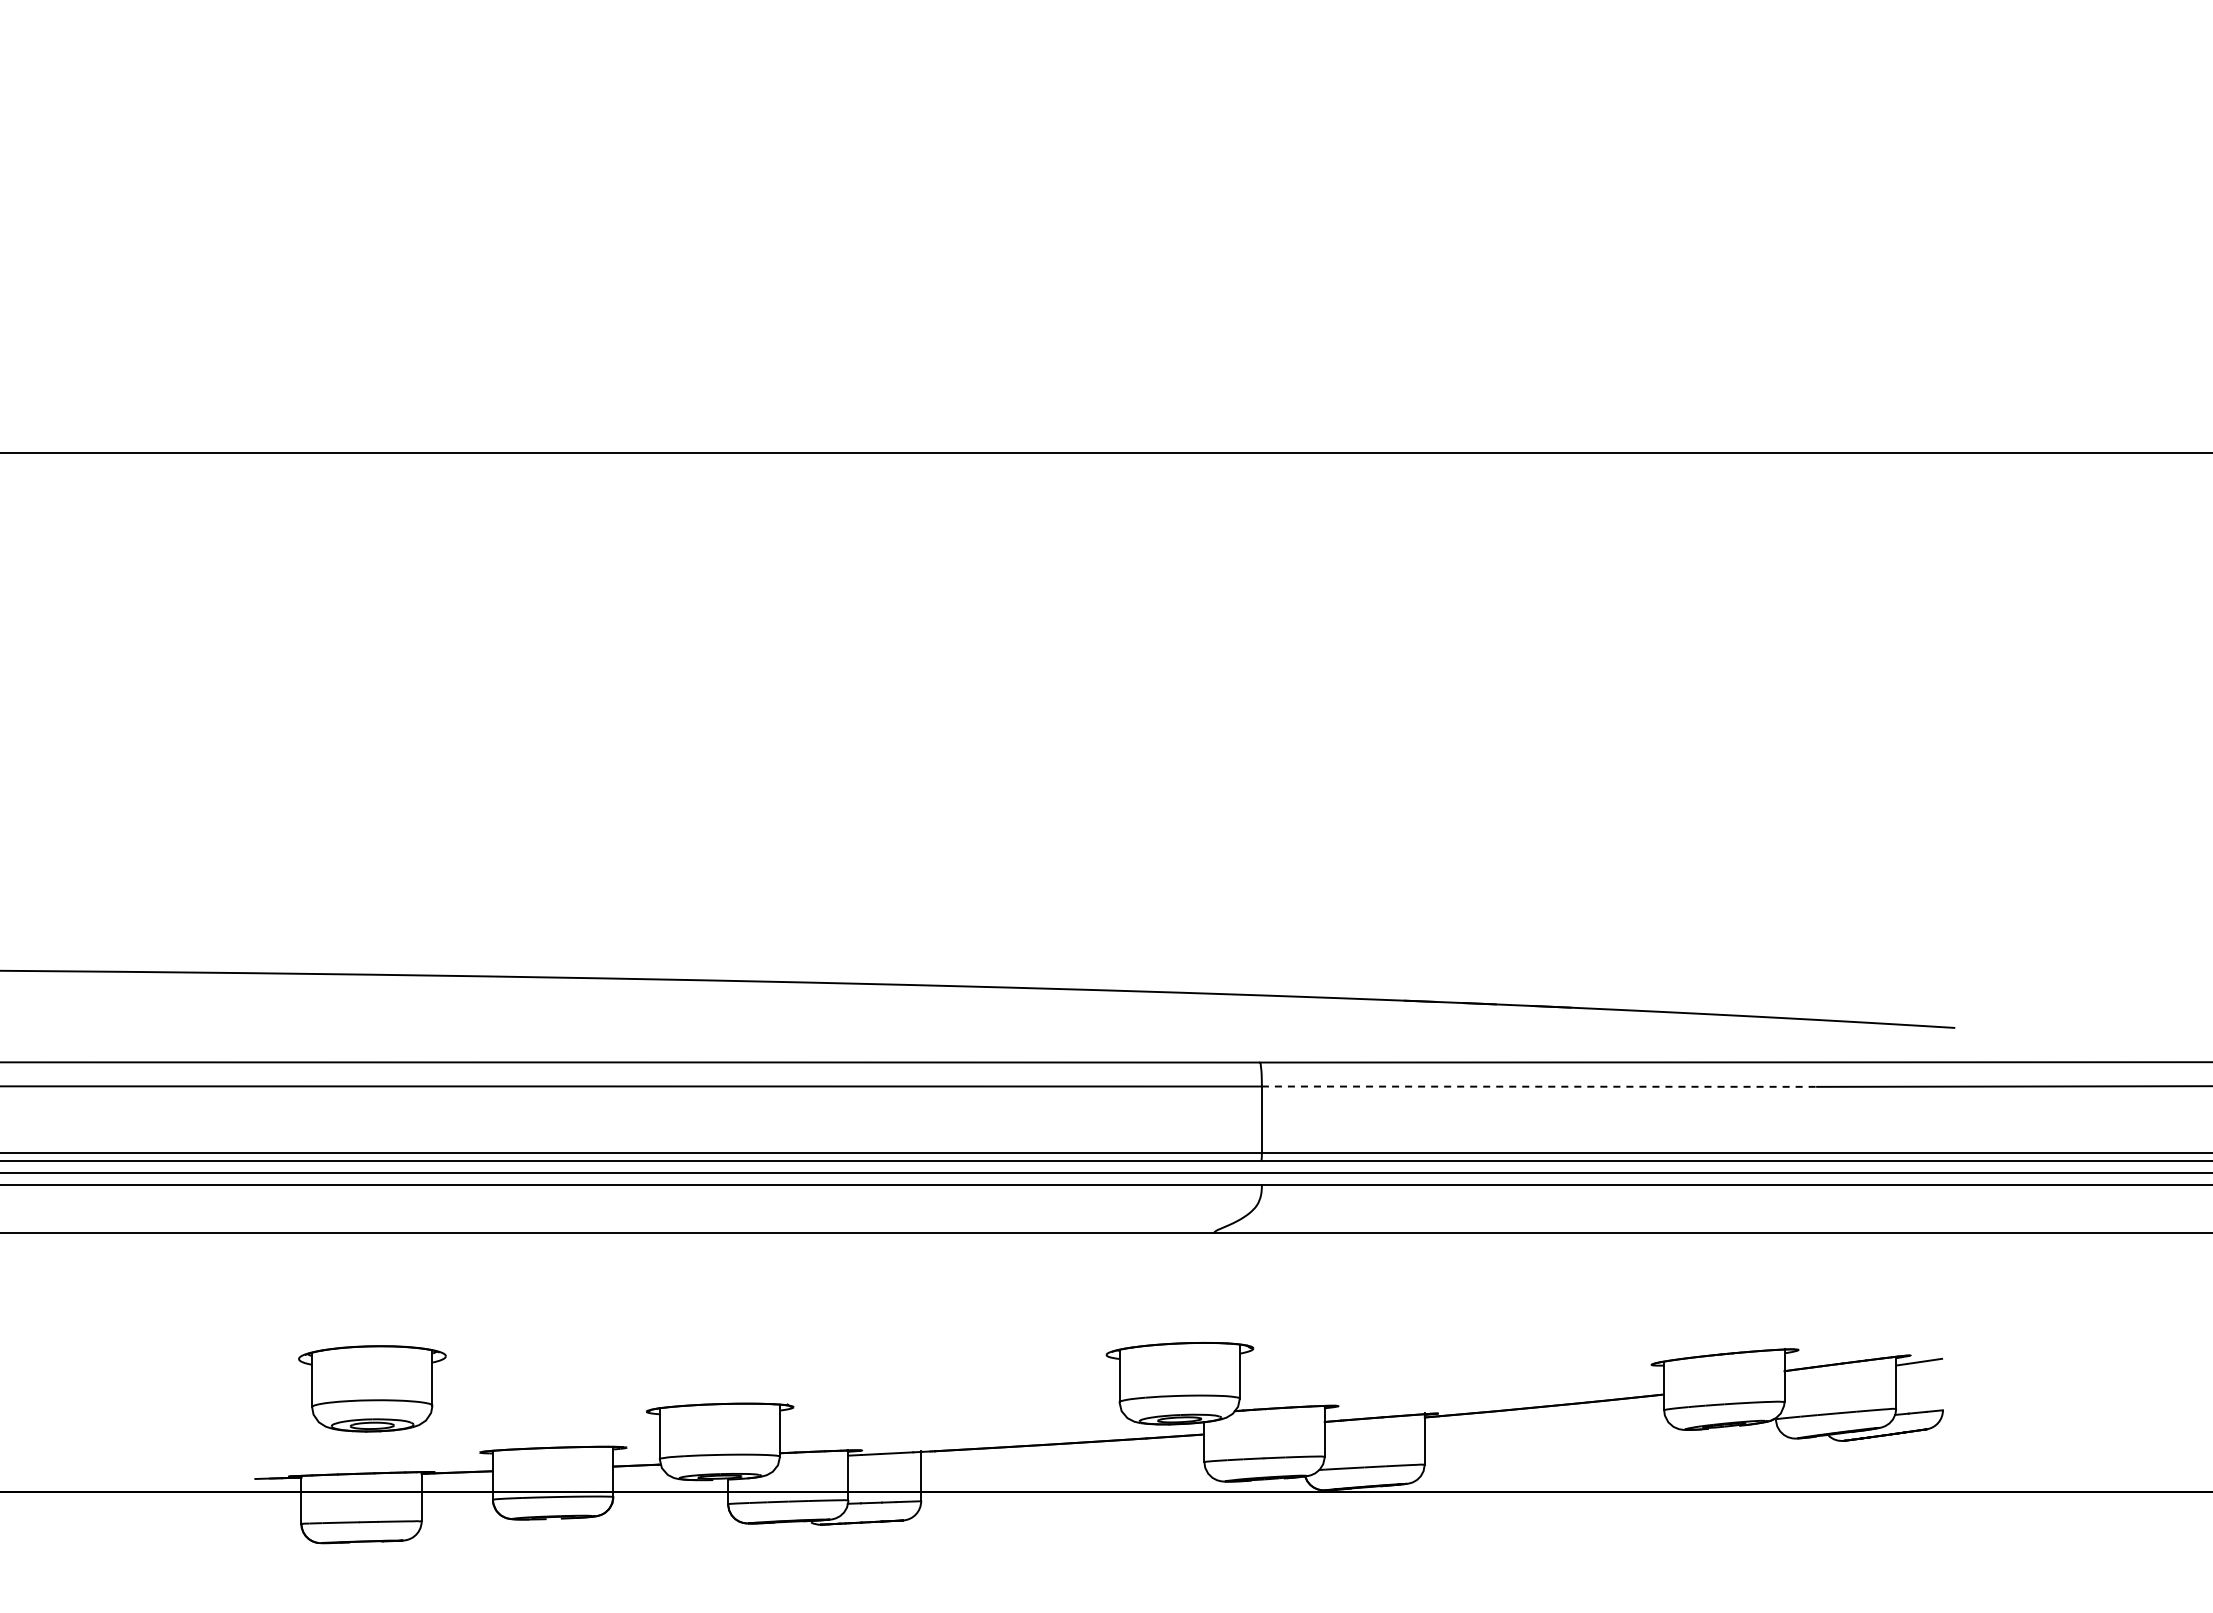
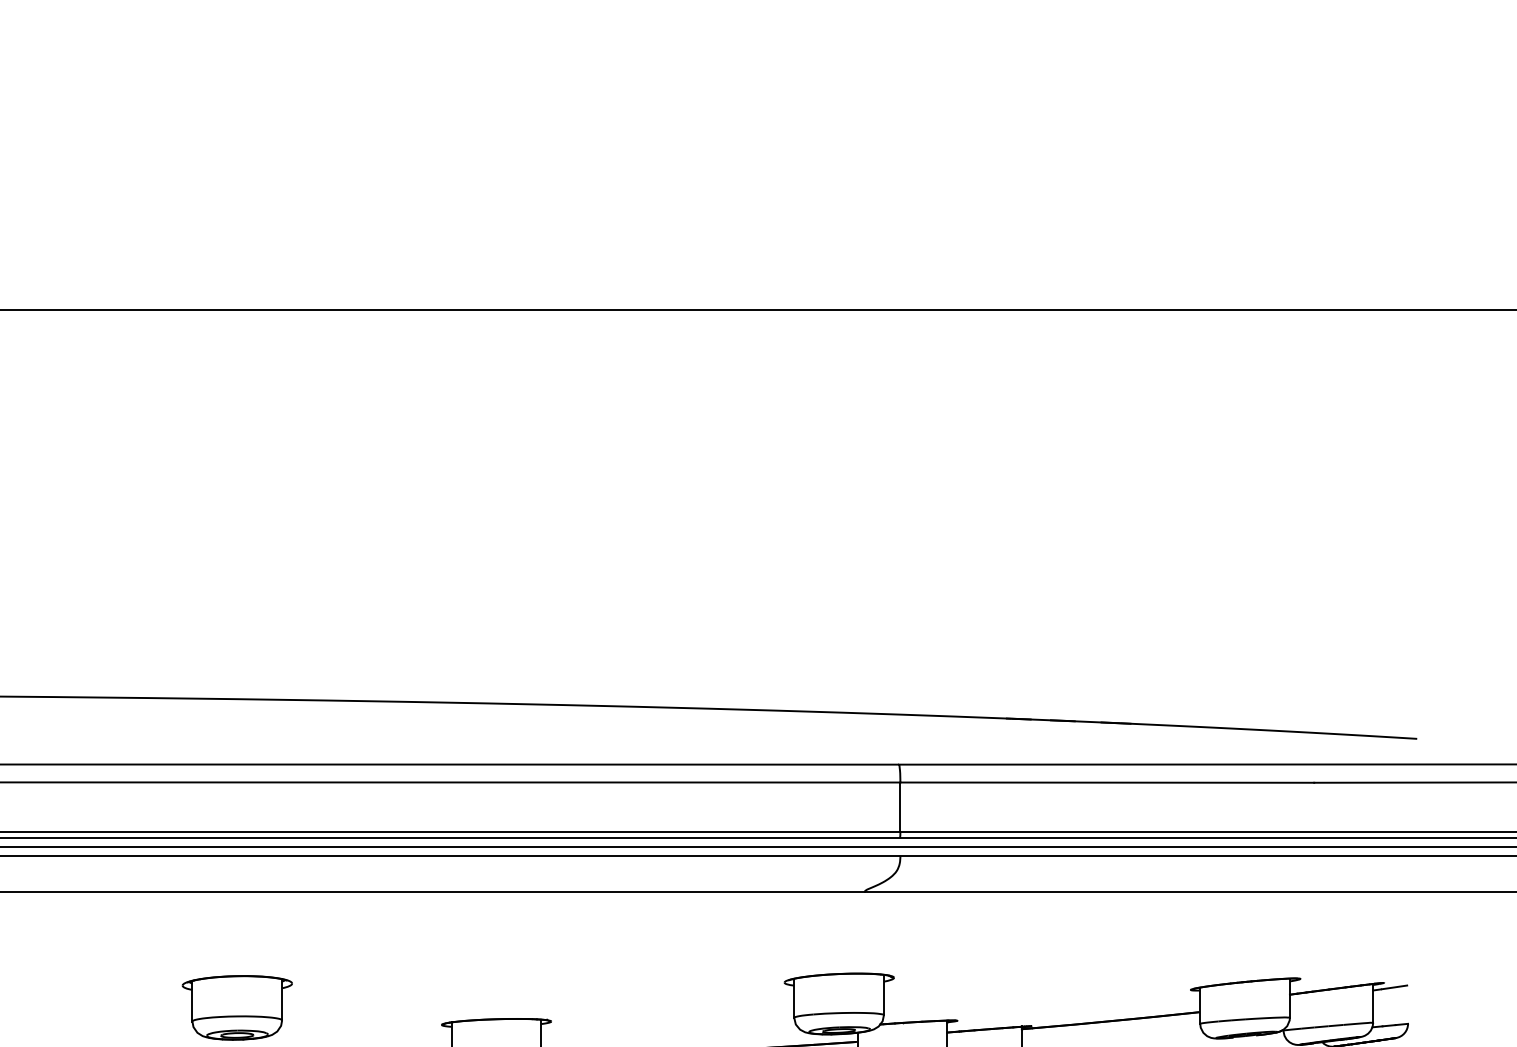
line: (1539, 1086) -> (1107, 782), dashed -> solid

